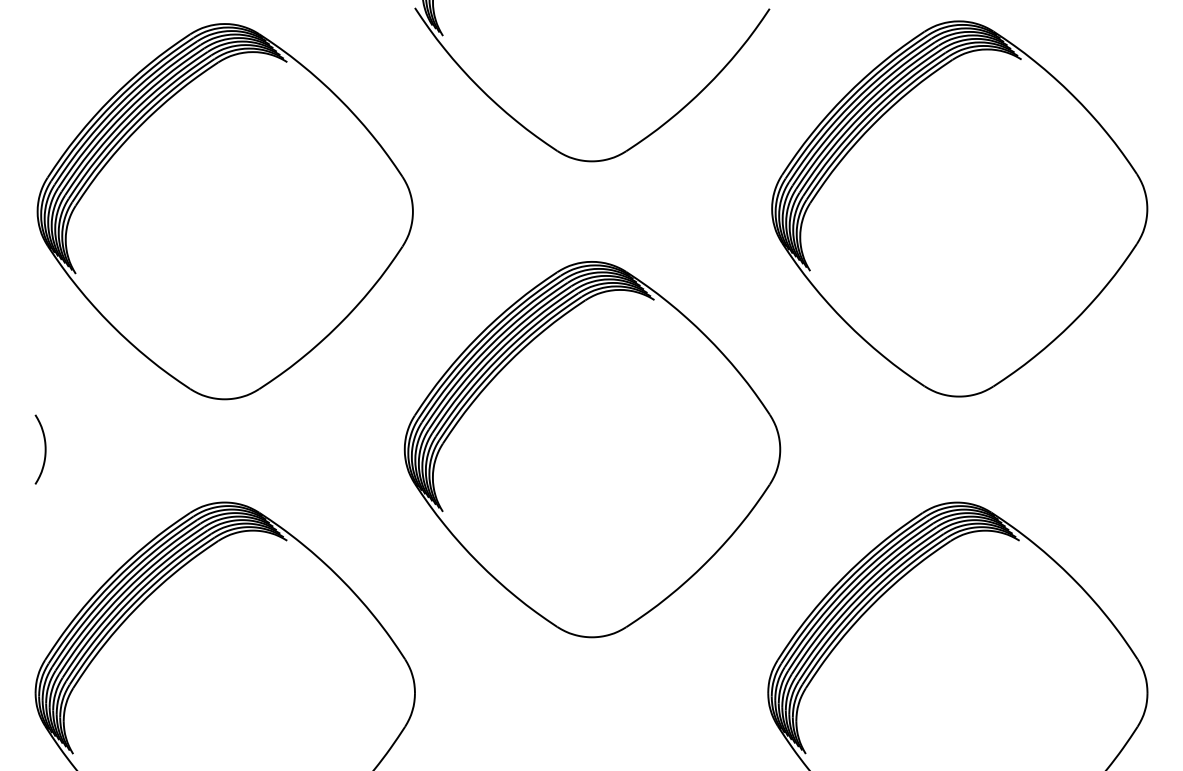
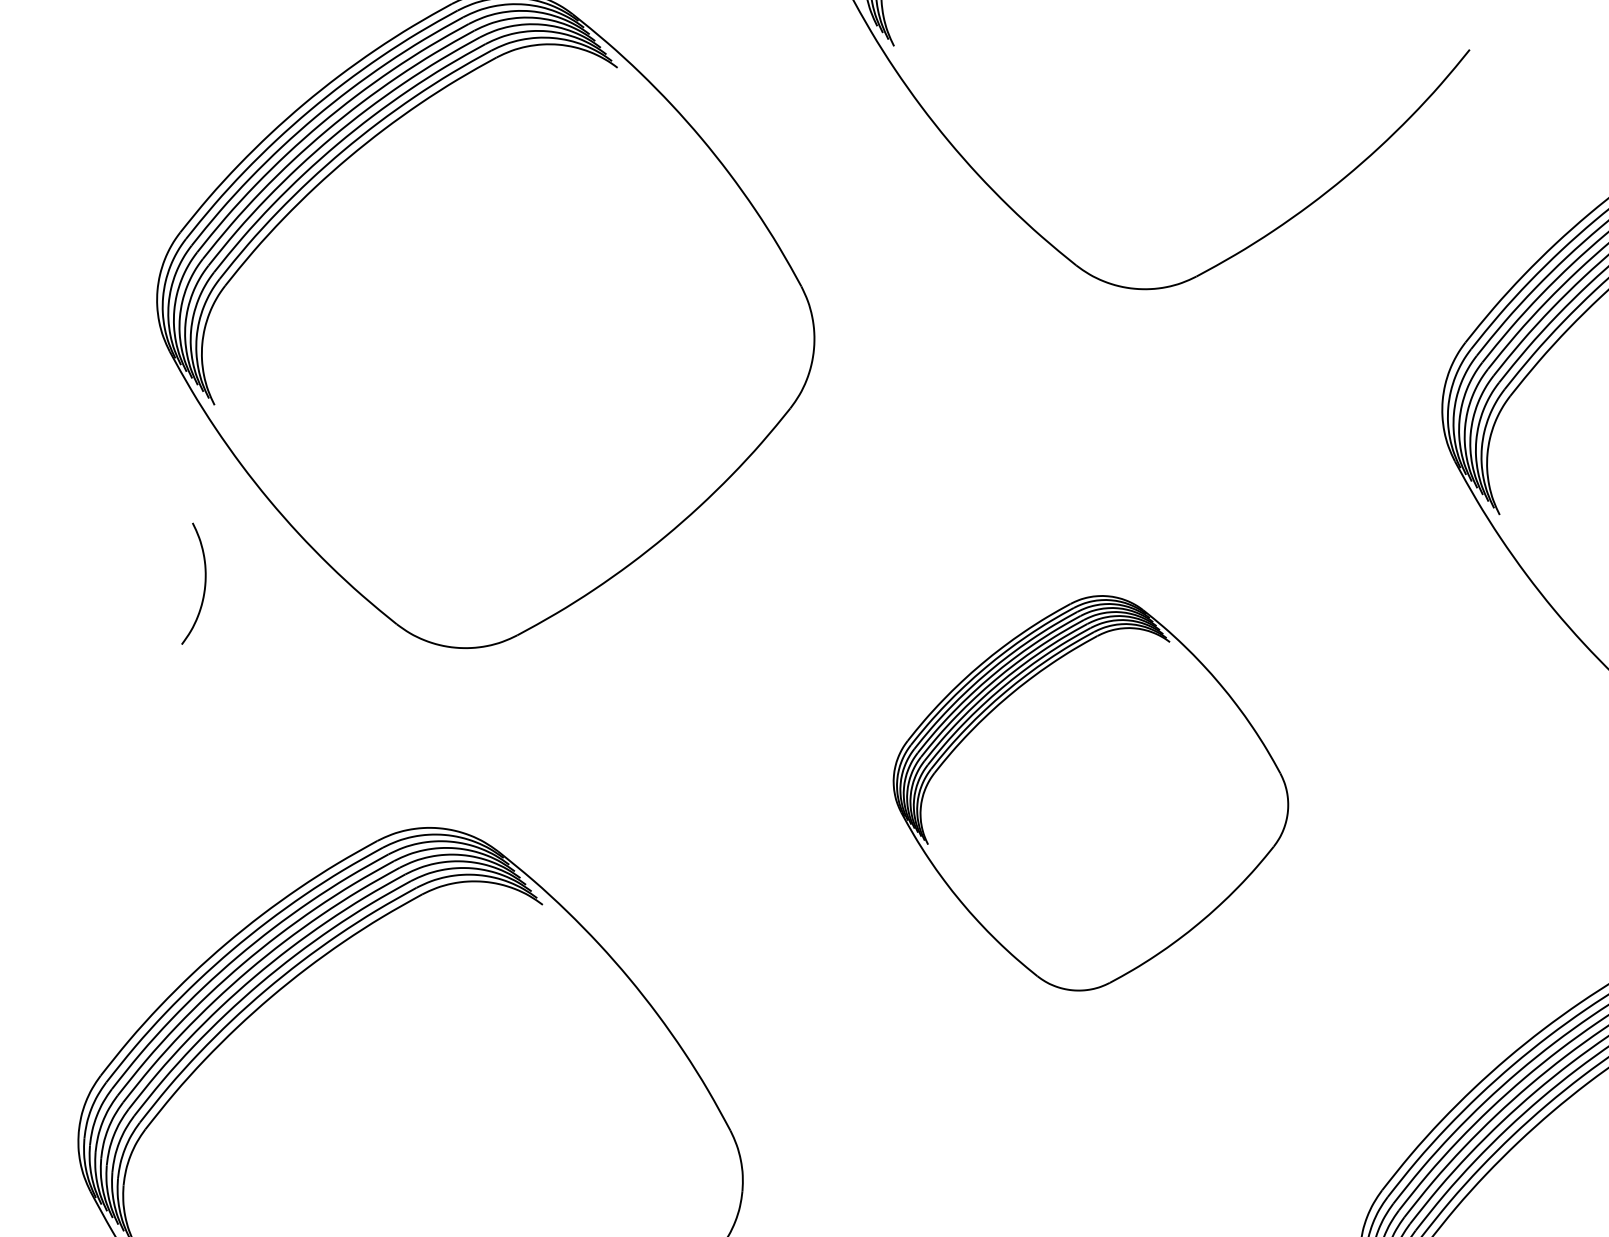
curve: (44, 449) -> (203, 584), moved
part: (592, 449) -> (1090, 792), size x0.6

